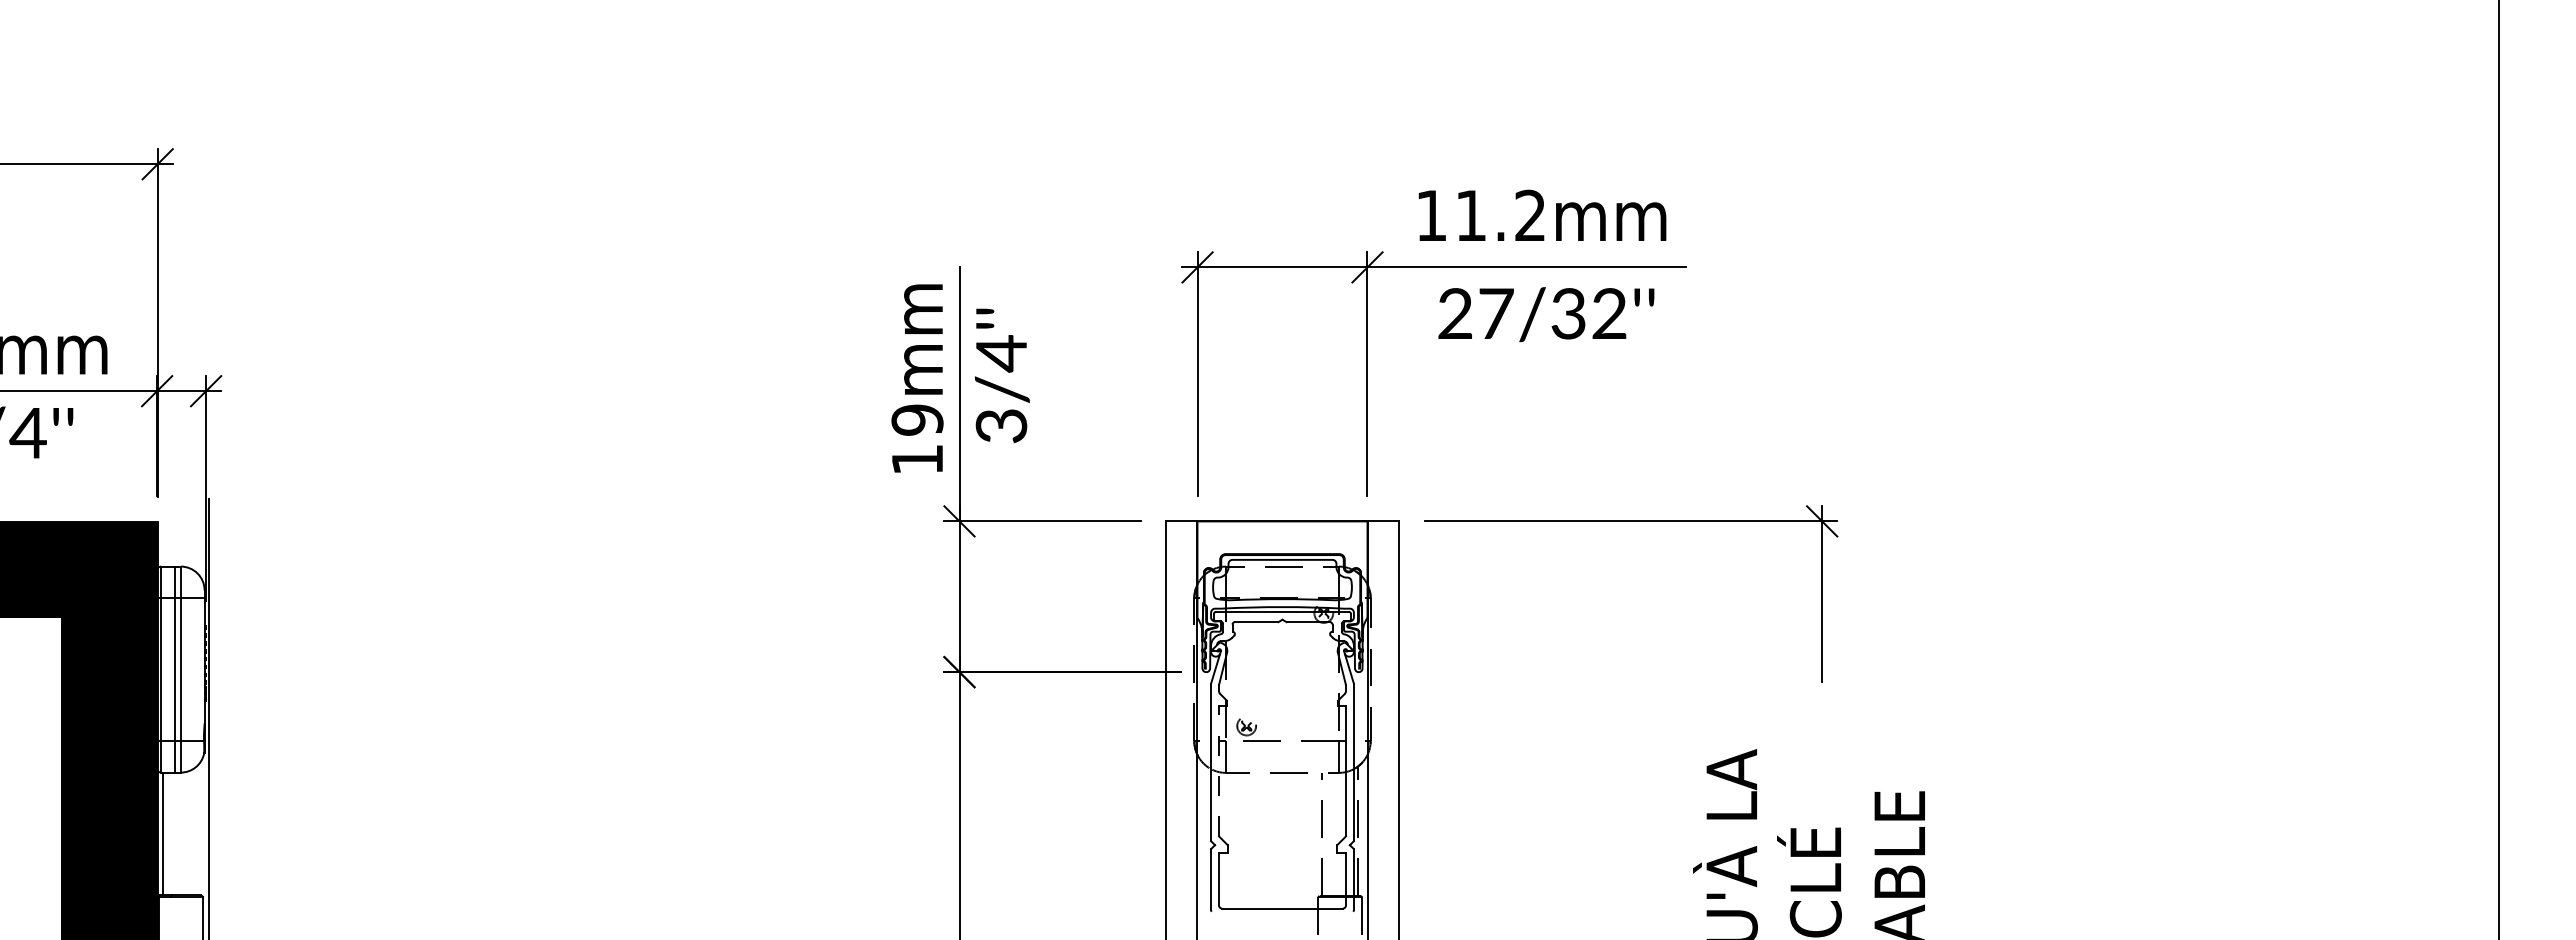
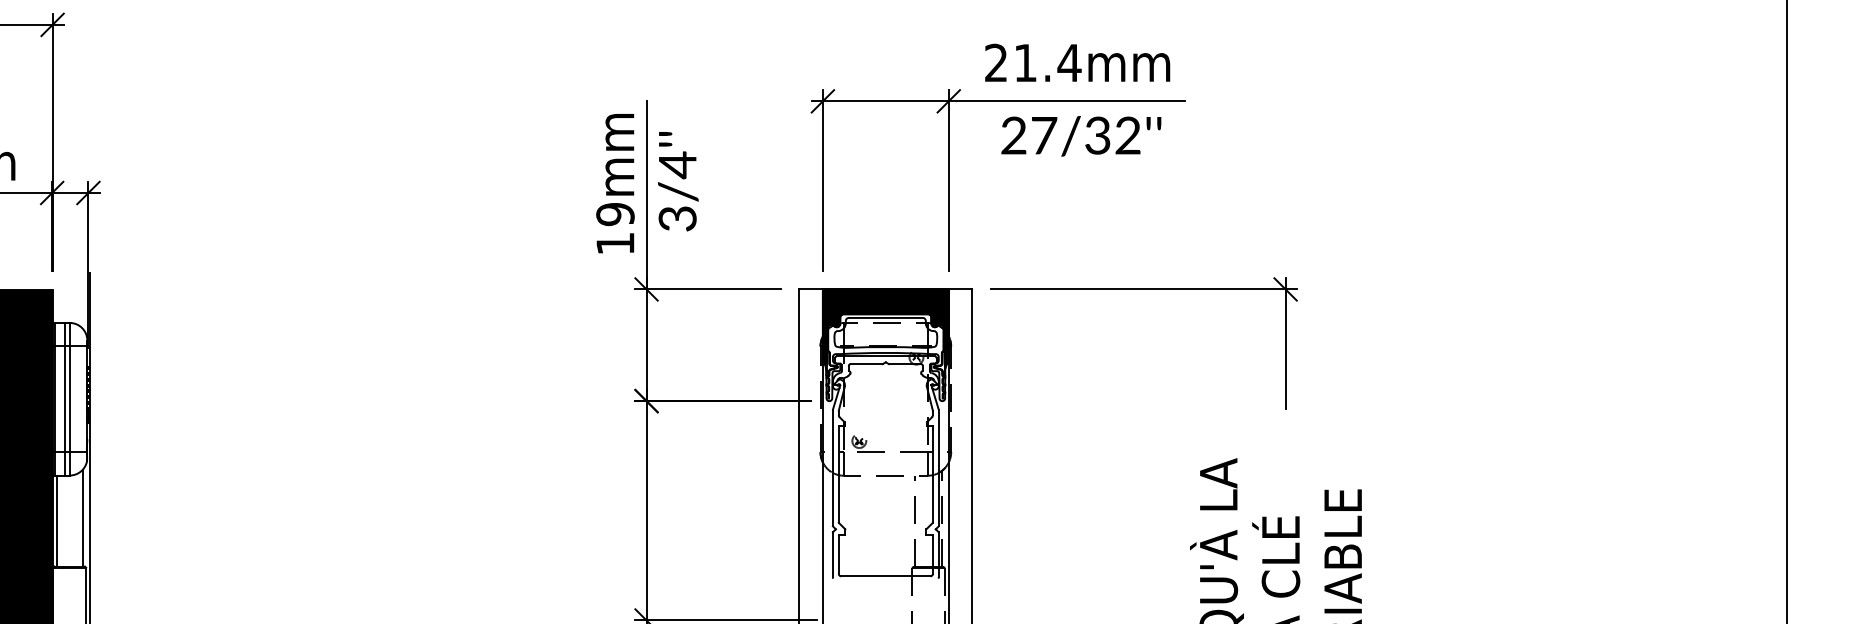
text: (1481, 214) -> (1033, 62), 11.2mm -> 21.4mm
fill: (1282, 576) -> (885, 330), added
line: (1219, 770) -> (839, 473), dashed -> solid
line: (198, 829) -> (82, 517), added

